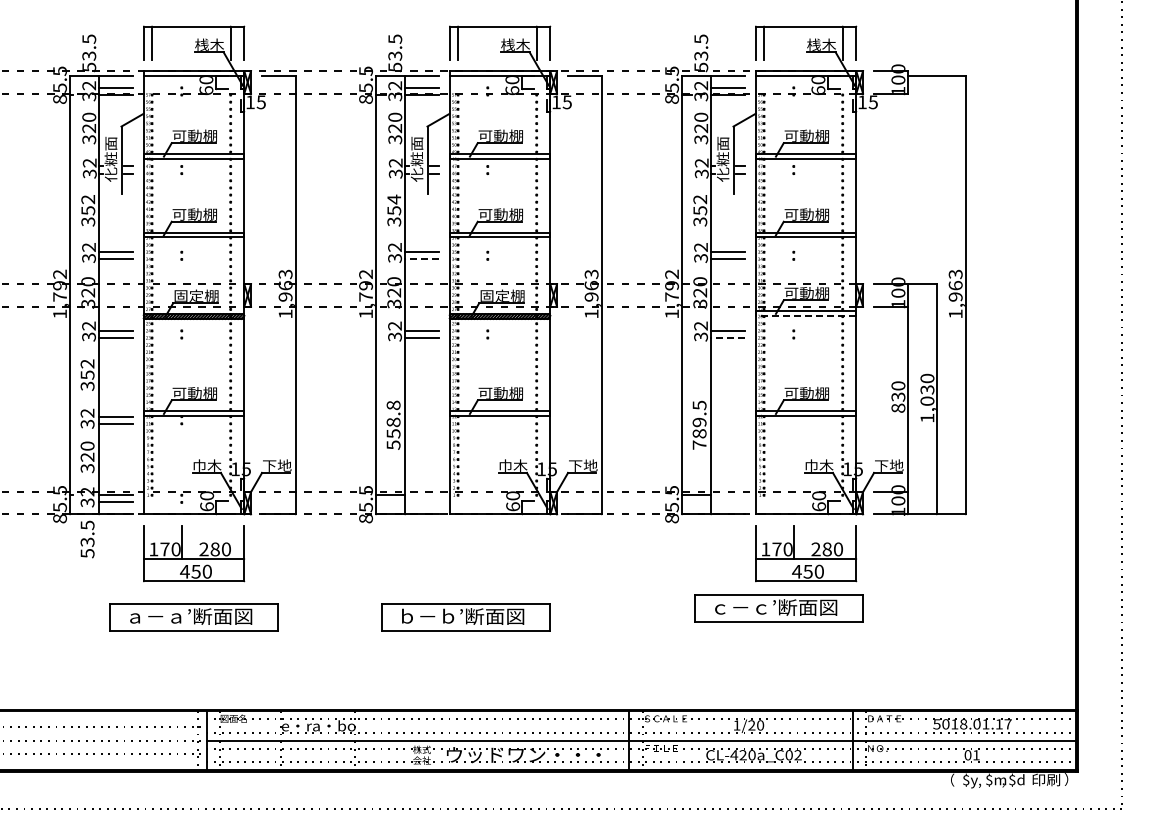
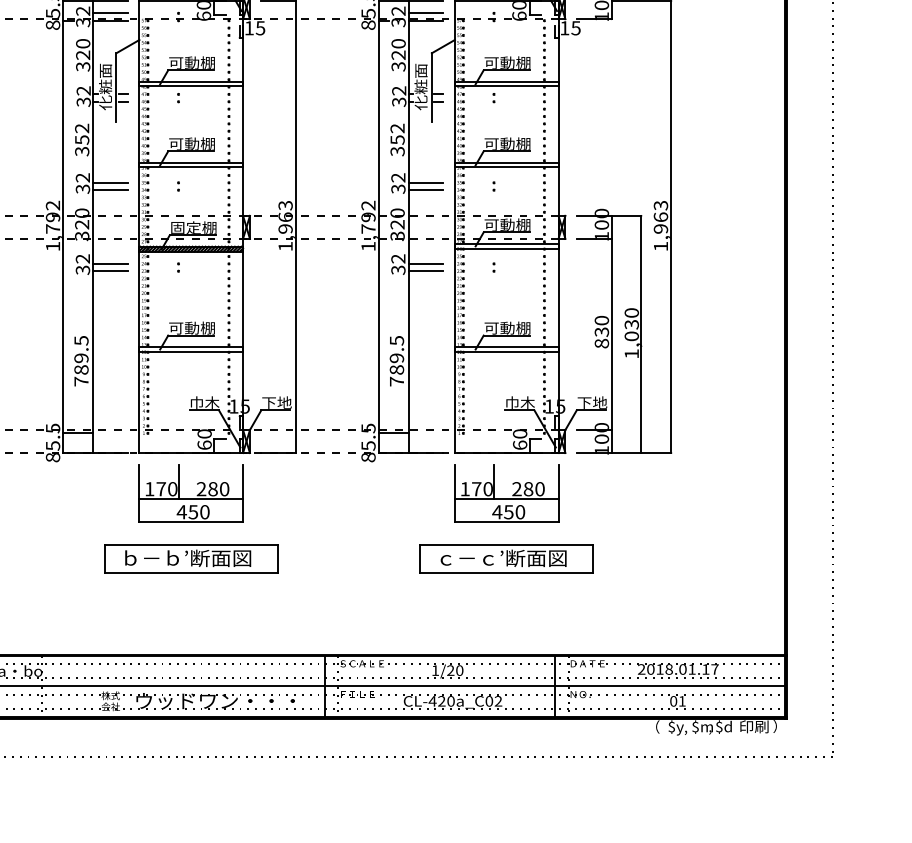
text: (394, 199) -> (82, 128), 354 -> 352
line: (421, 259) -> (110, 190), dashed -> solid
line: (805, 316) -> (506, 249), dashed -> solid
line: (727, 338) -> (425, 271), dashed -> solid
text: (393, 424) -> (81, 360), 558.8 -> 789.5
part: (500, 553) -> (191, 493), added
part: (778, 608) -> (506, 559), moved
part: (465, 617) -> (190, 559), moved
text: (936, 724) -> (641, 669), 5018.01.17 -> 2018.01.17

